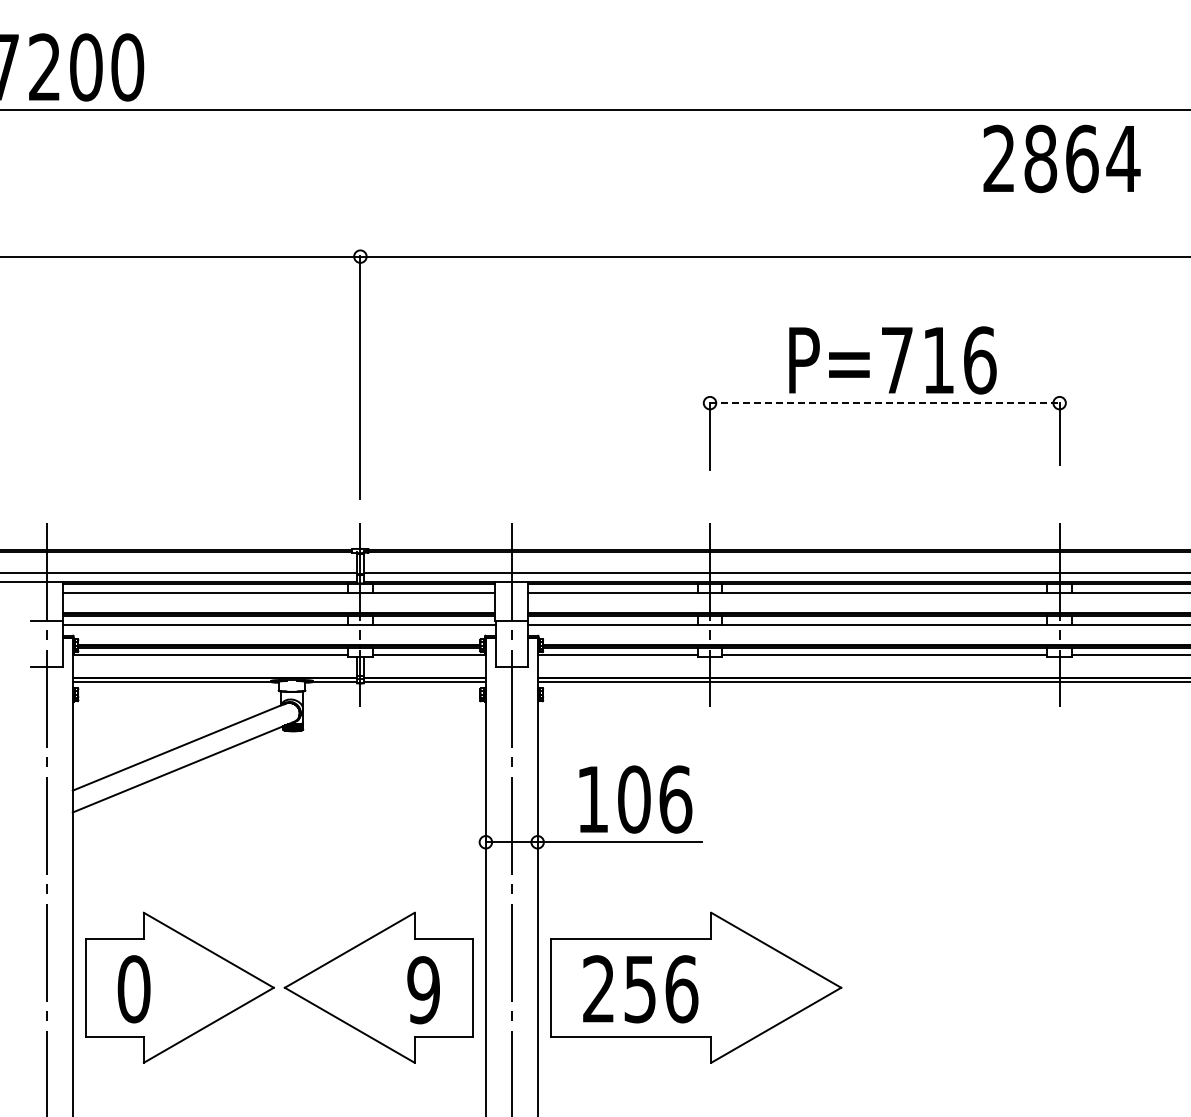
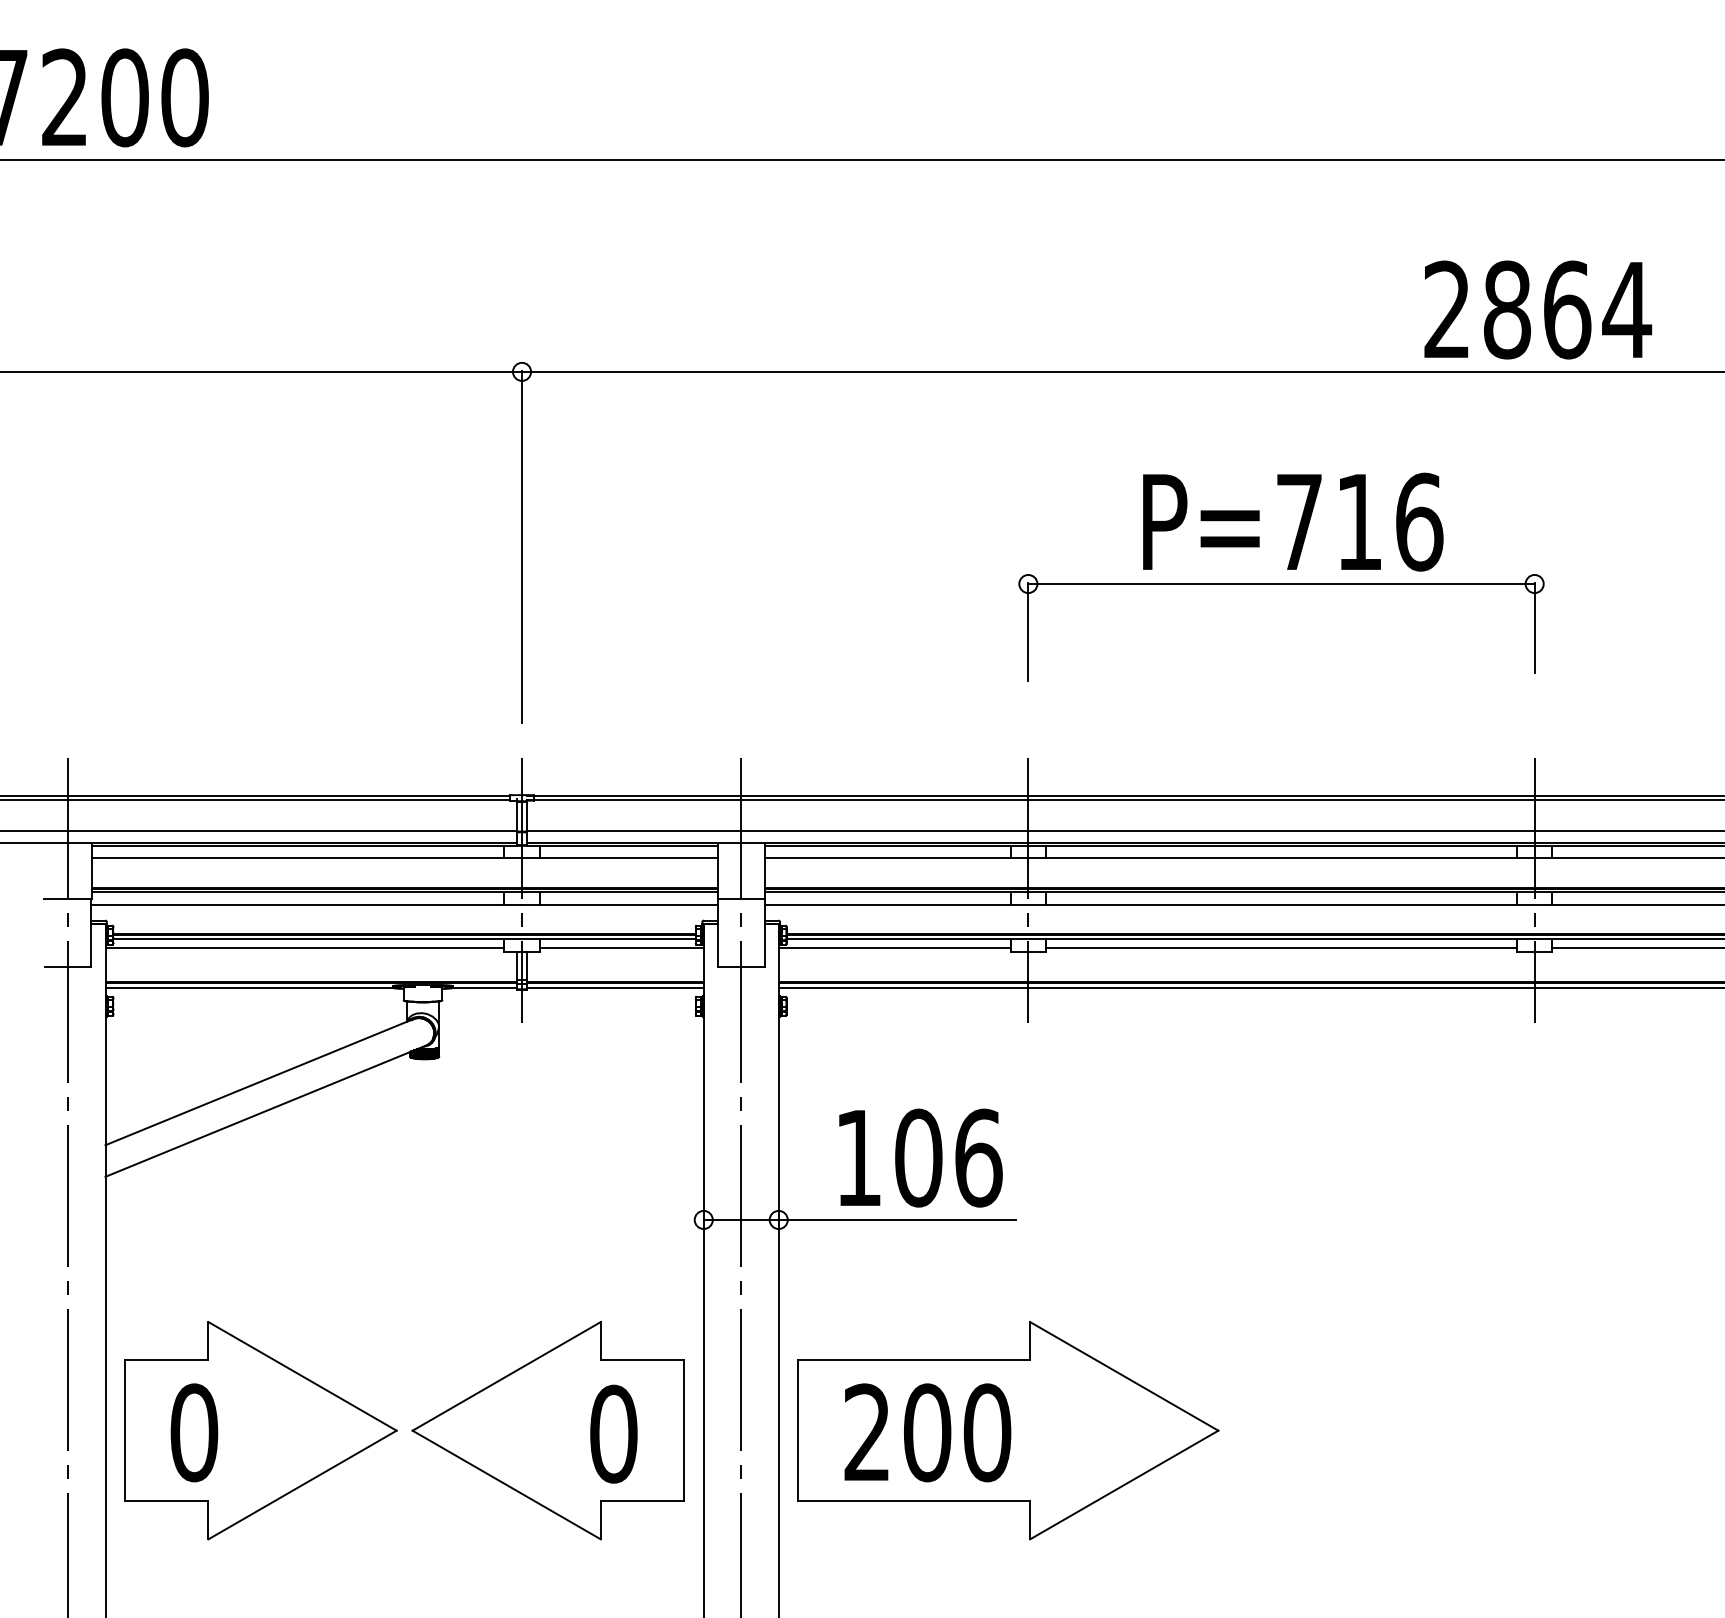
text: (1061, 158) -> (1537, 309), moved
line: (884, 403) -> (1281, 584), dashed -> solid
text: (661, 989) -> (958, 1433), 256 -> 200
text: (423, 990) -> (613, 1434), 9 -> 0

